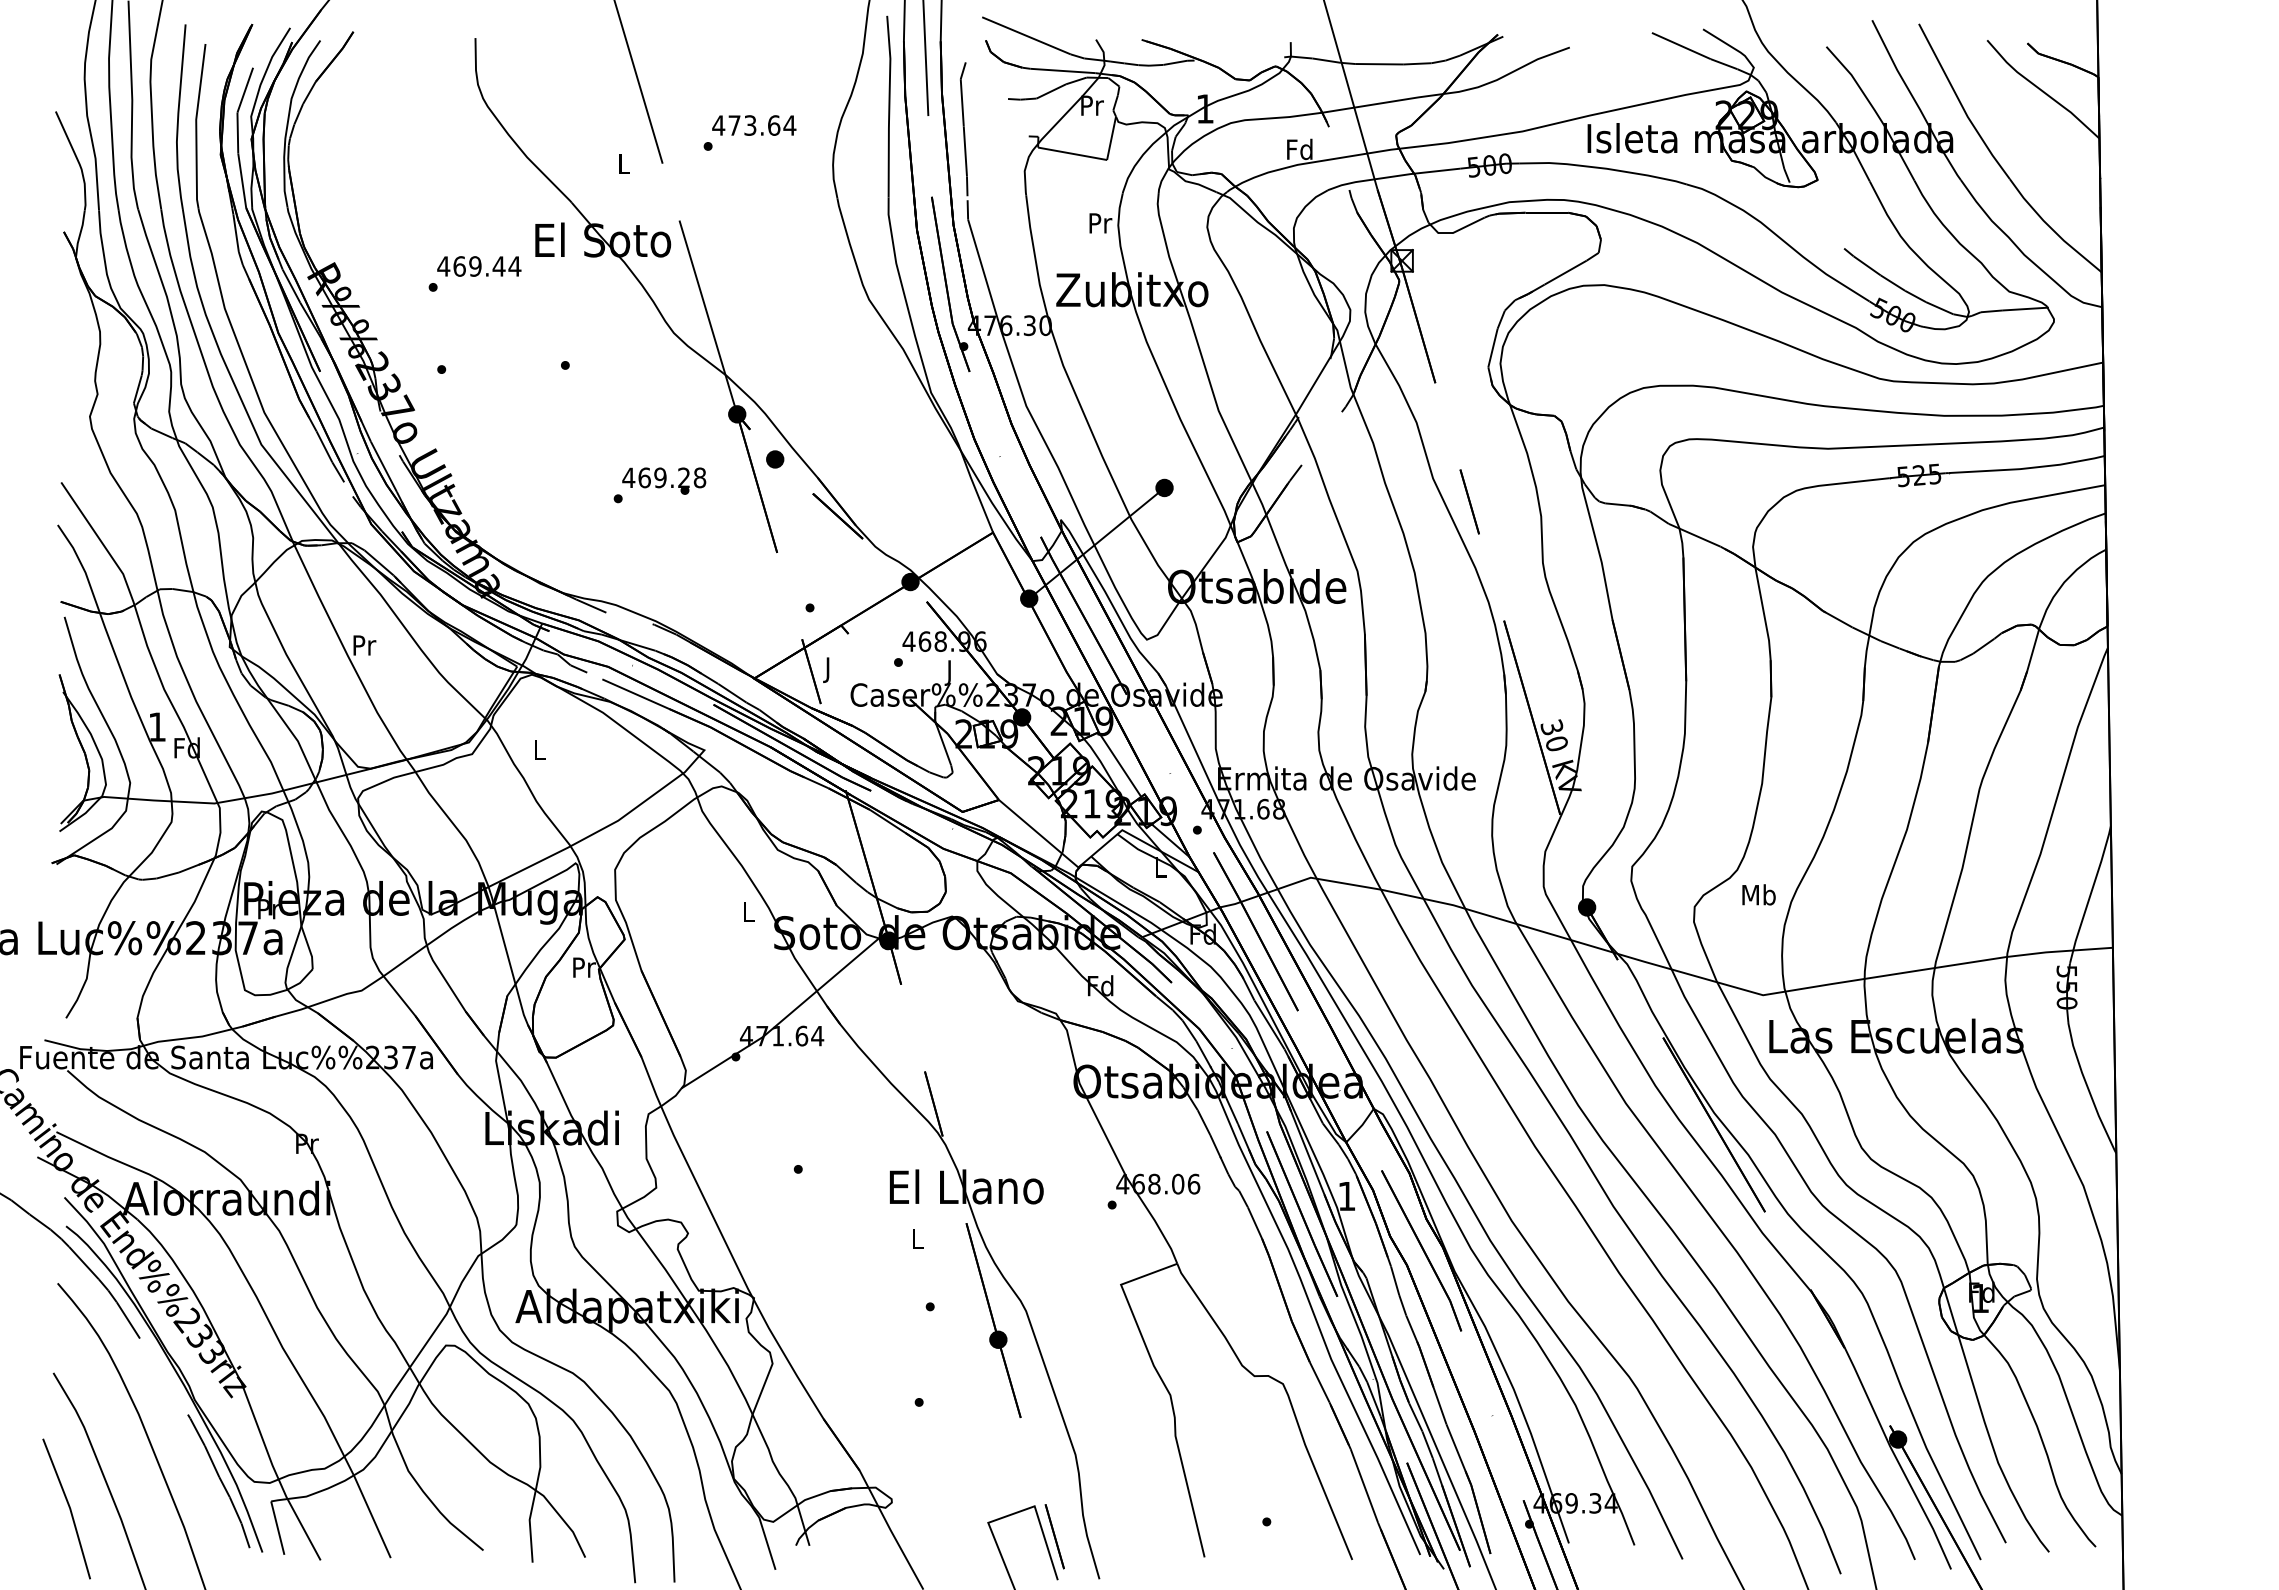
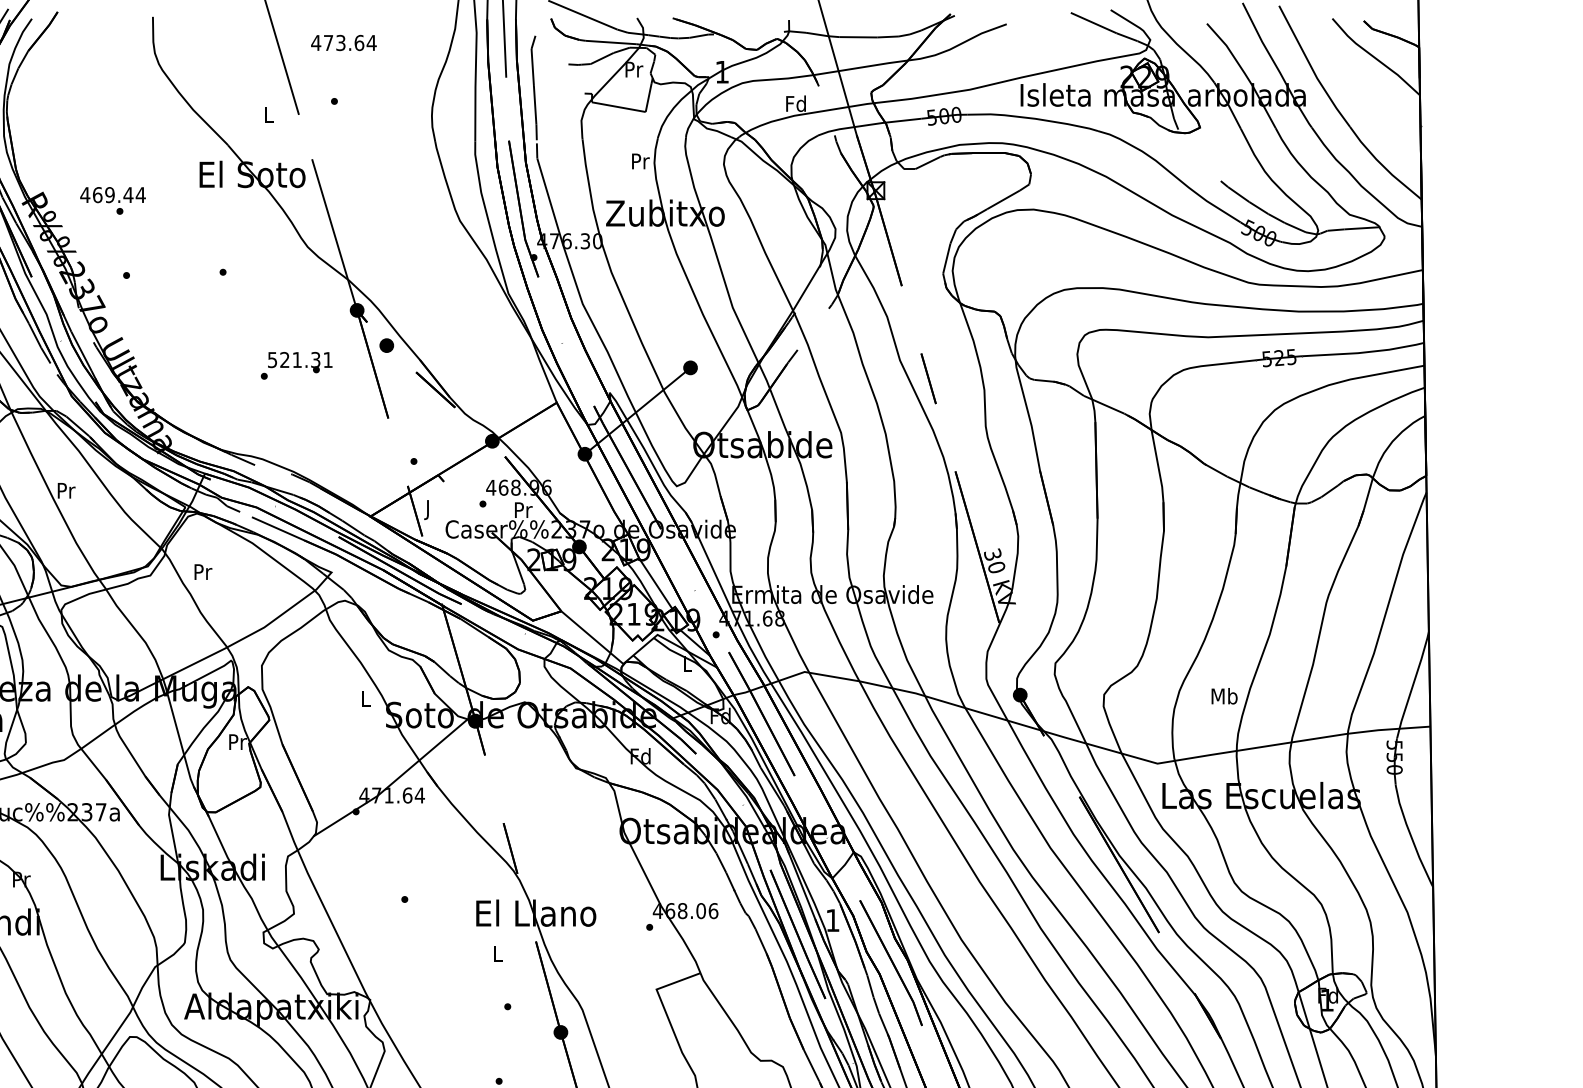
text: (754, 125) -> (344, 42), moved
text: (479, 266) -> (113, 195), moved
text: (664, 477) -> (300, 359), 469.28 -> 521.31
text: (950, 672) -> (523, 511), J -> Pr
text: (539, 749) -> (202, 571), L -> Pr
text: (1758, 894) -> (1224, 695), moved

